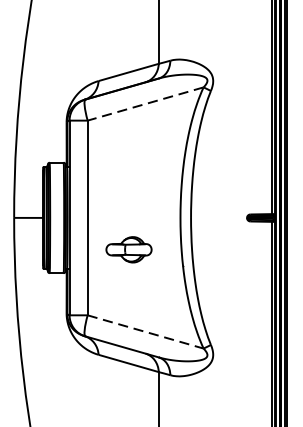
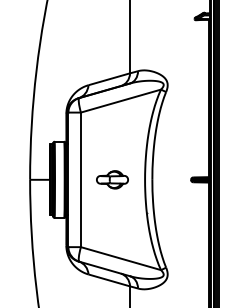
line: (144, 104) -> (120, 101), dashed -> solid
part: (129, 249) -> (112, 179), moved
line: (144, 331) -> (120, 258), dashed -> solid

